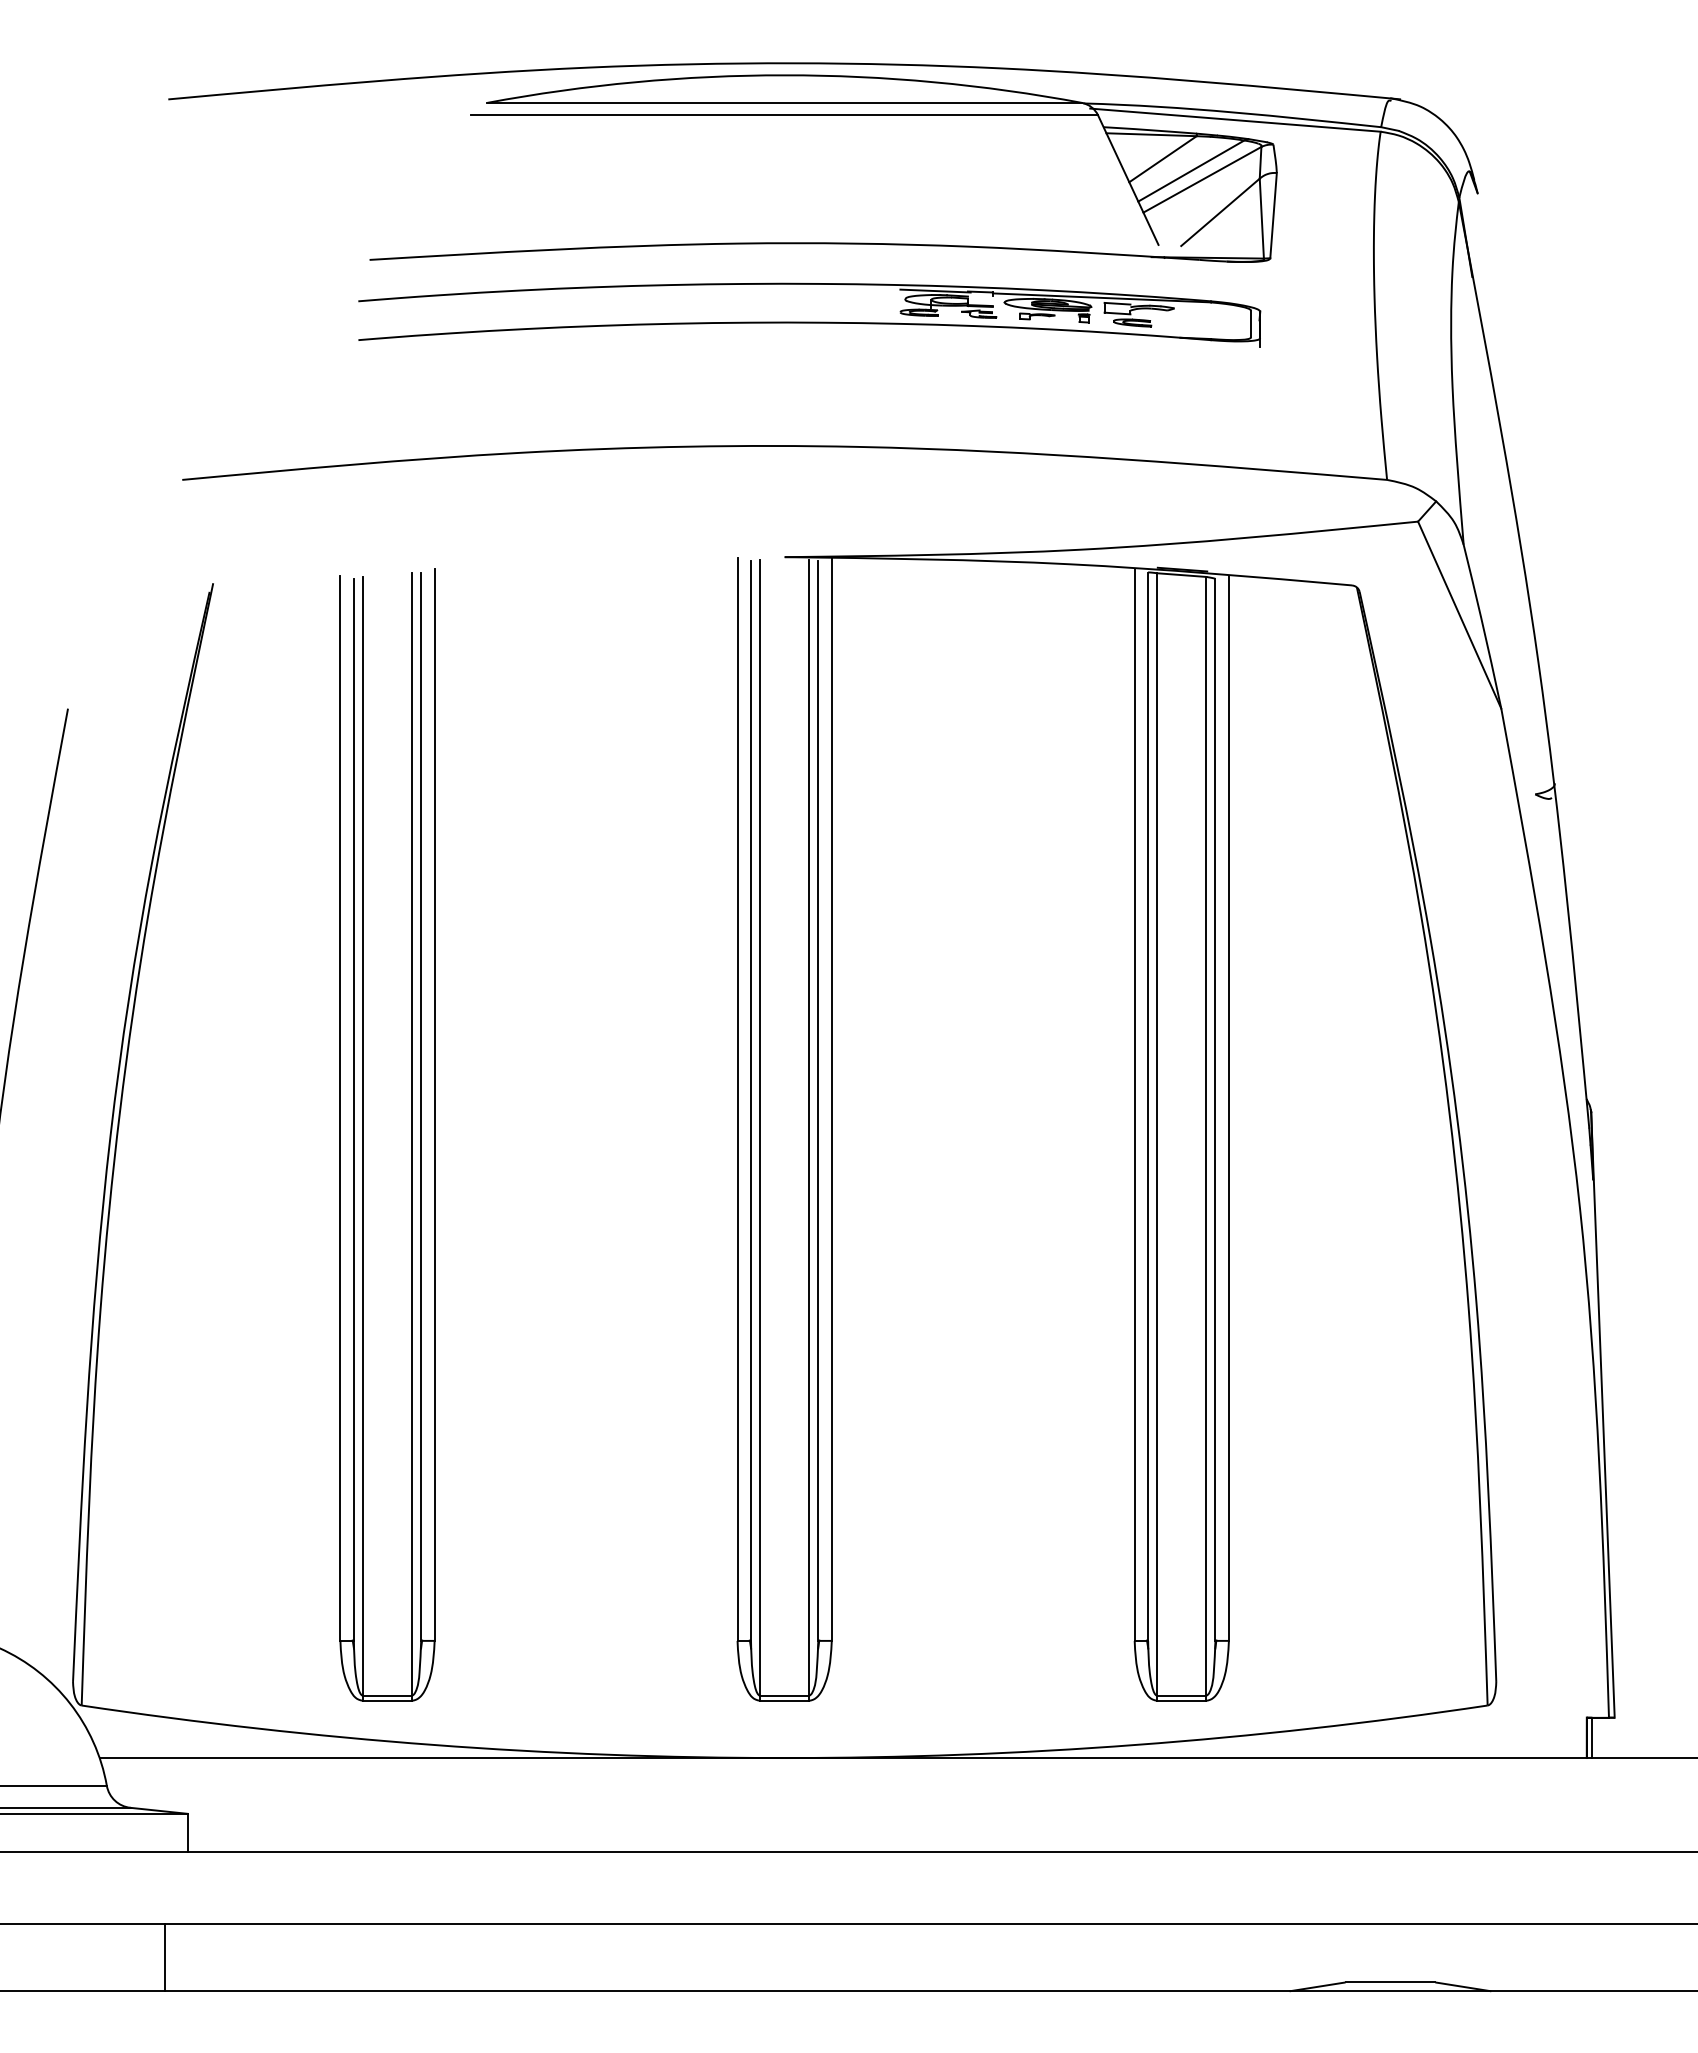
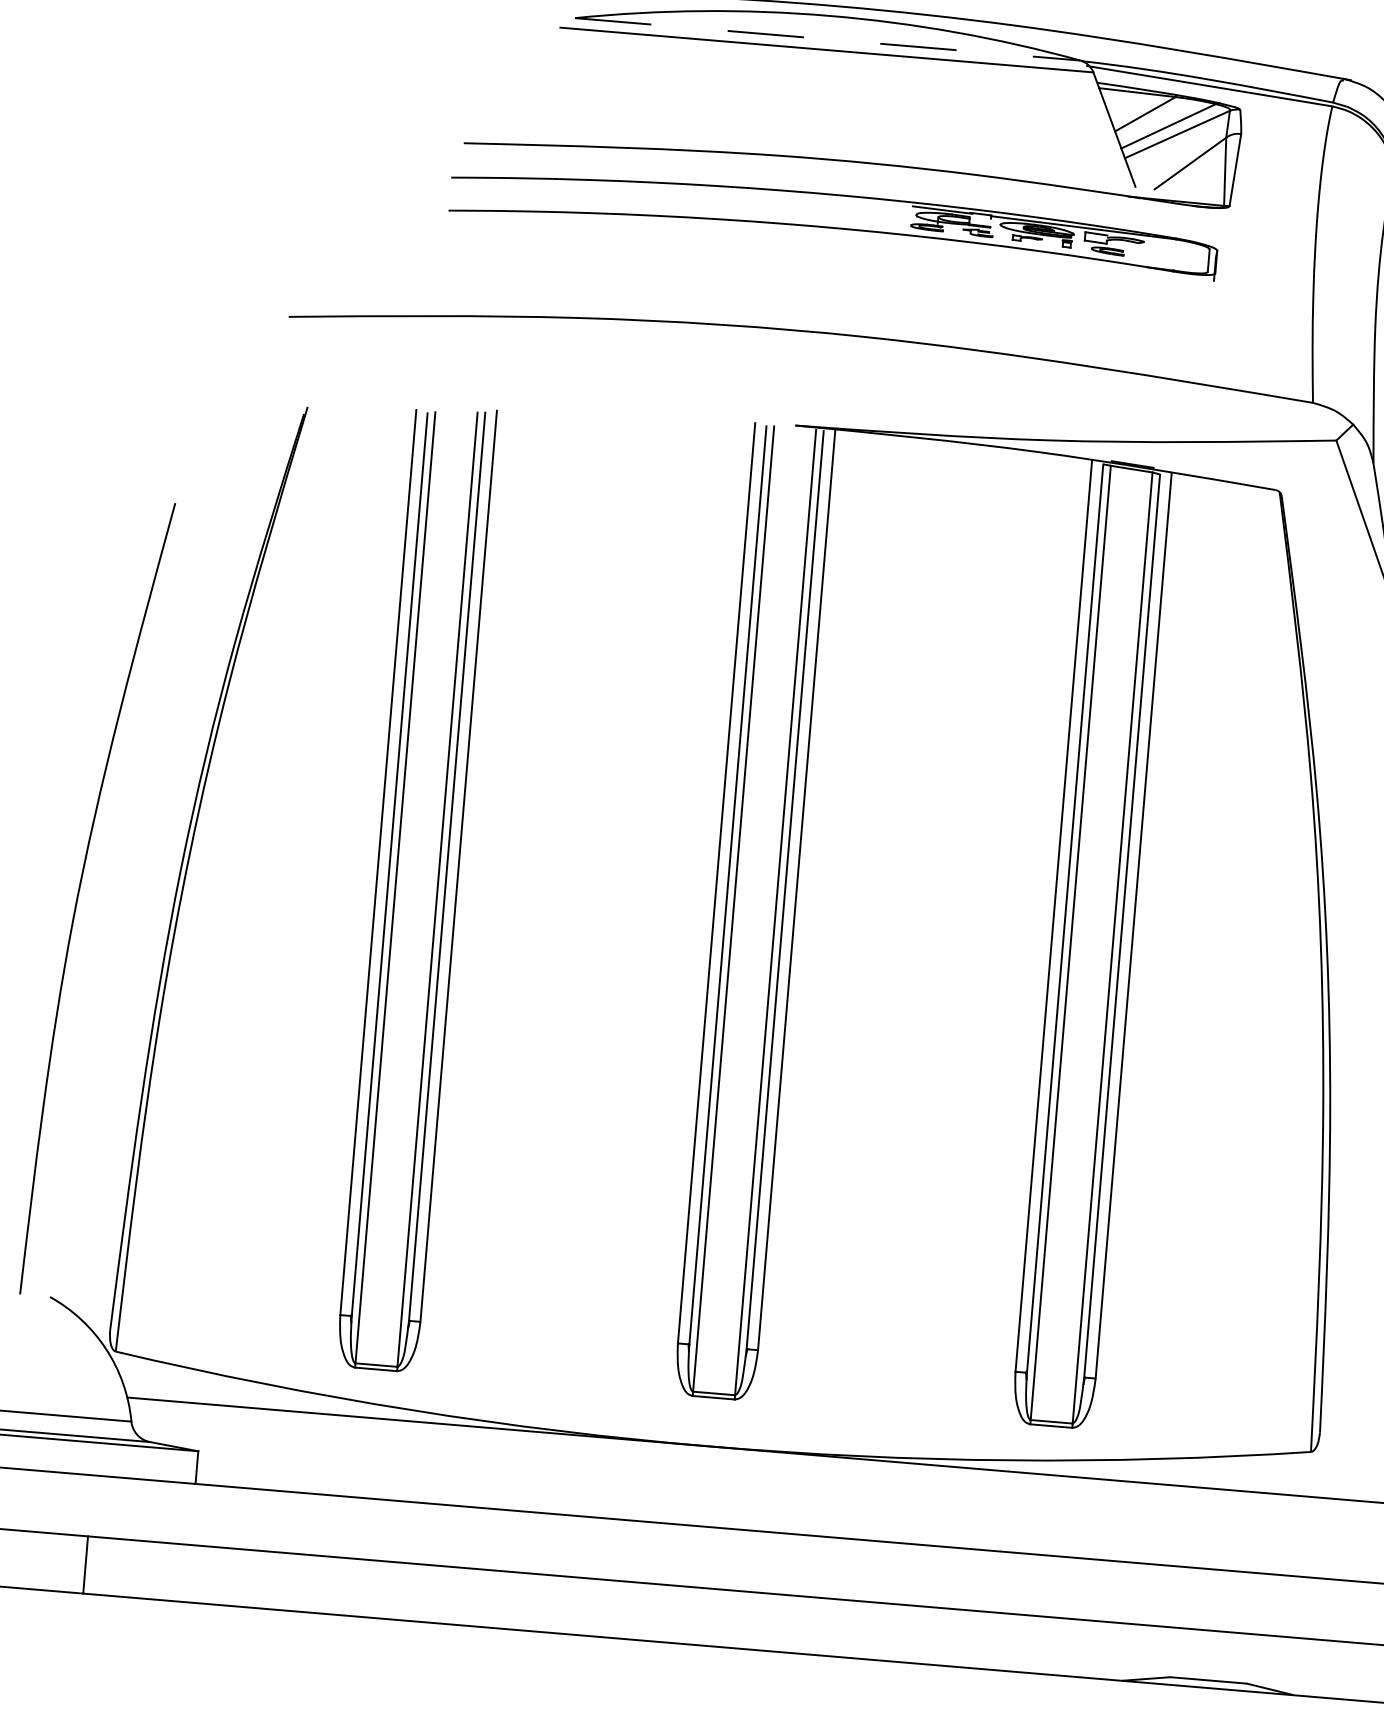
line: (785, 102) -> (828, 39), solid -> dashed
line: (165, 1957) -> (85, 1564), moved

